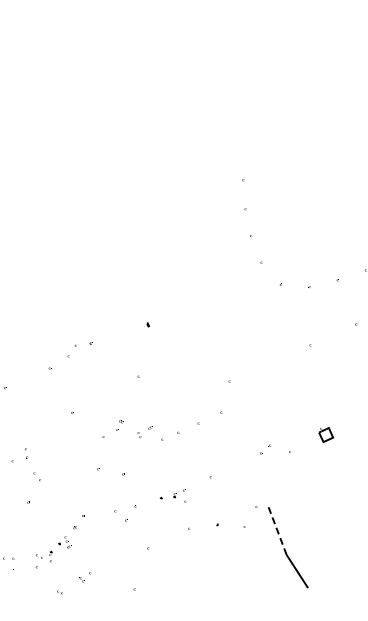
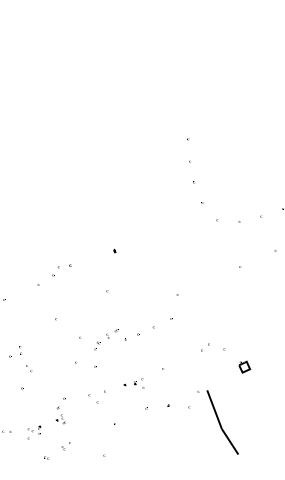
part: (119, 425) -> (97, 345), moved
part: (326, 435) -> (244, 367), moved
line: (277, 529) -> (214, 409), dashed -> solid
part: (64, 542) -> (60, 419), moved

